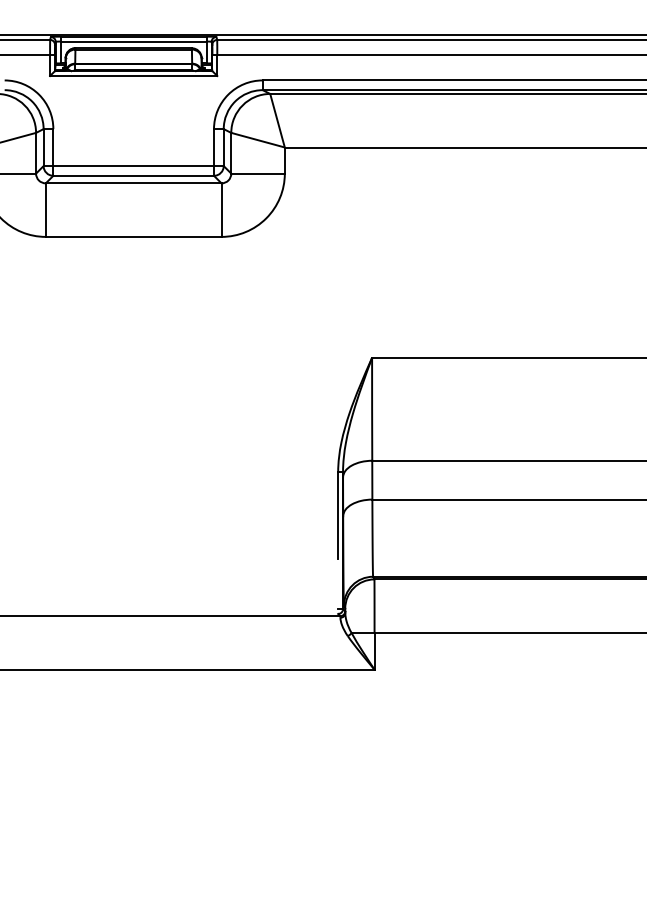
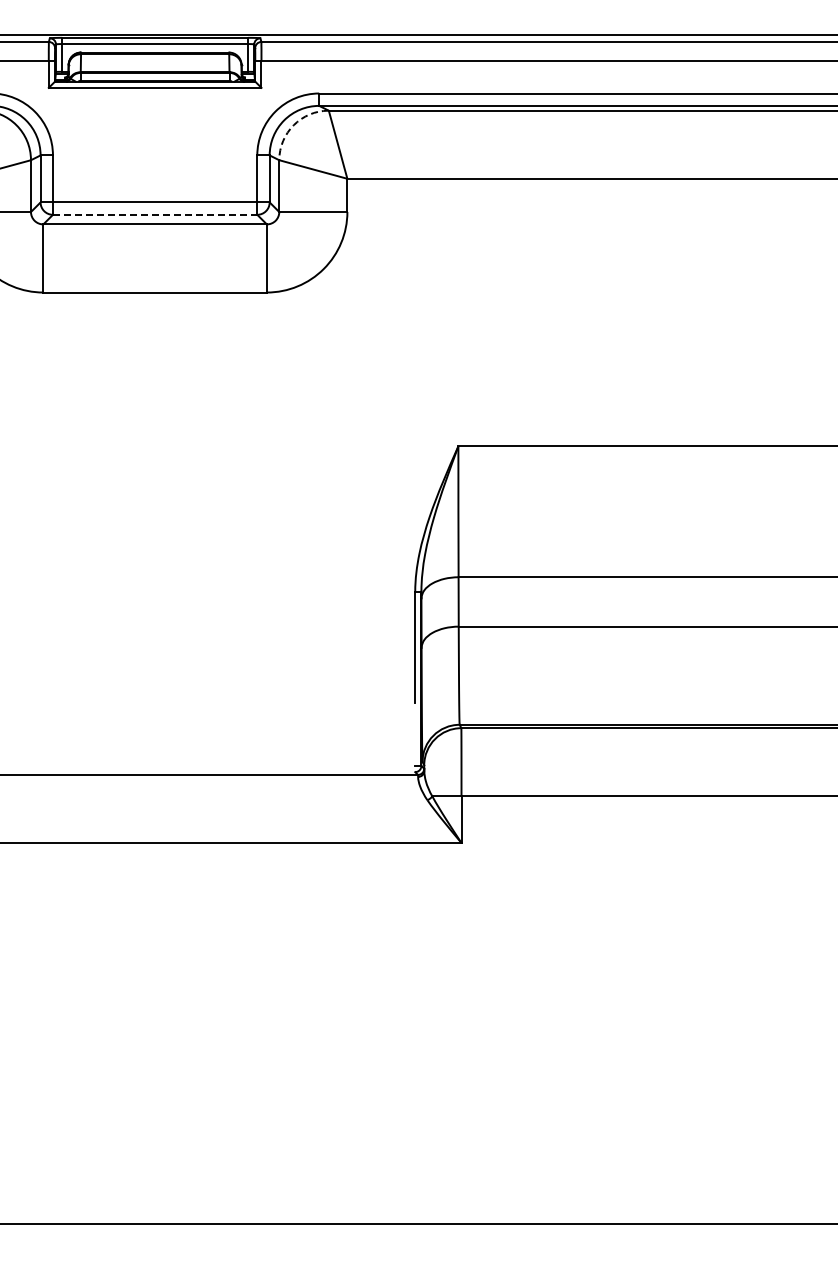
arc: (242, 105) -> (293, 125), solid -> dashed
line: (133, 175) -> (155, 214), solid -> dashed

